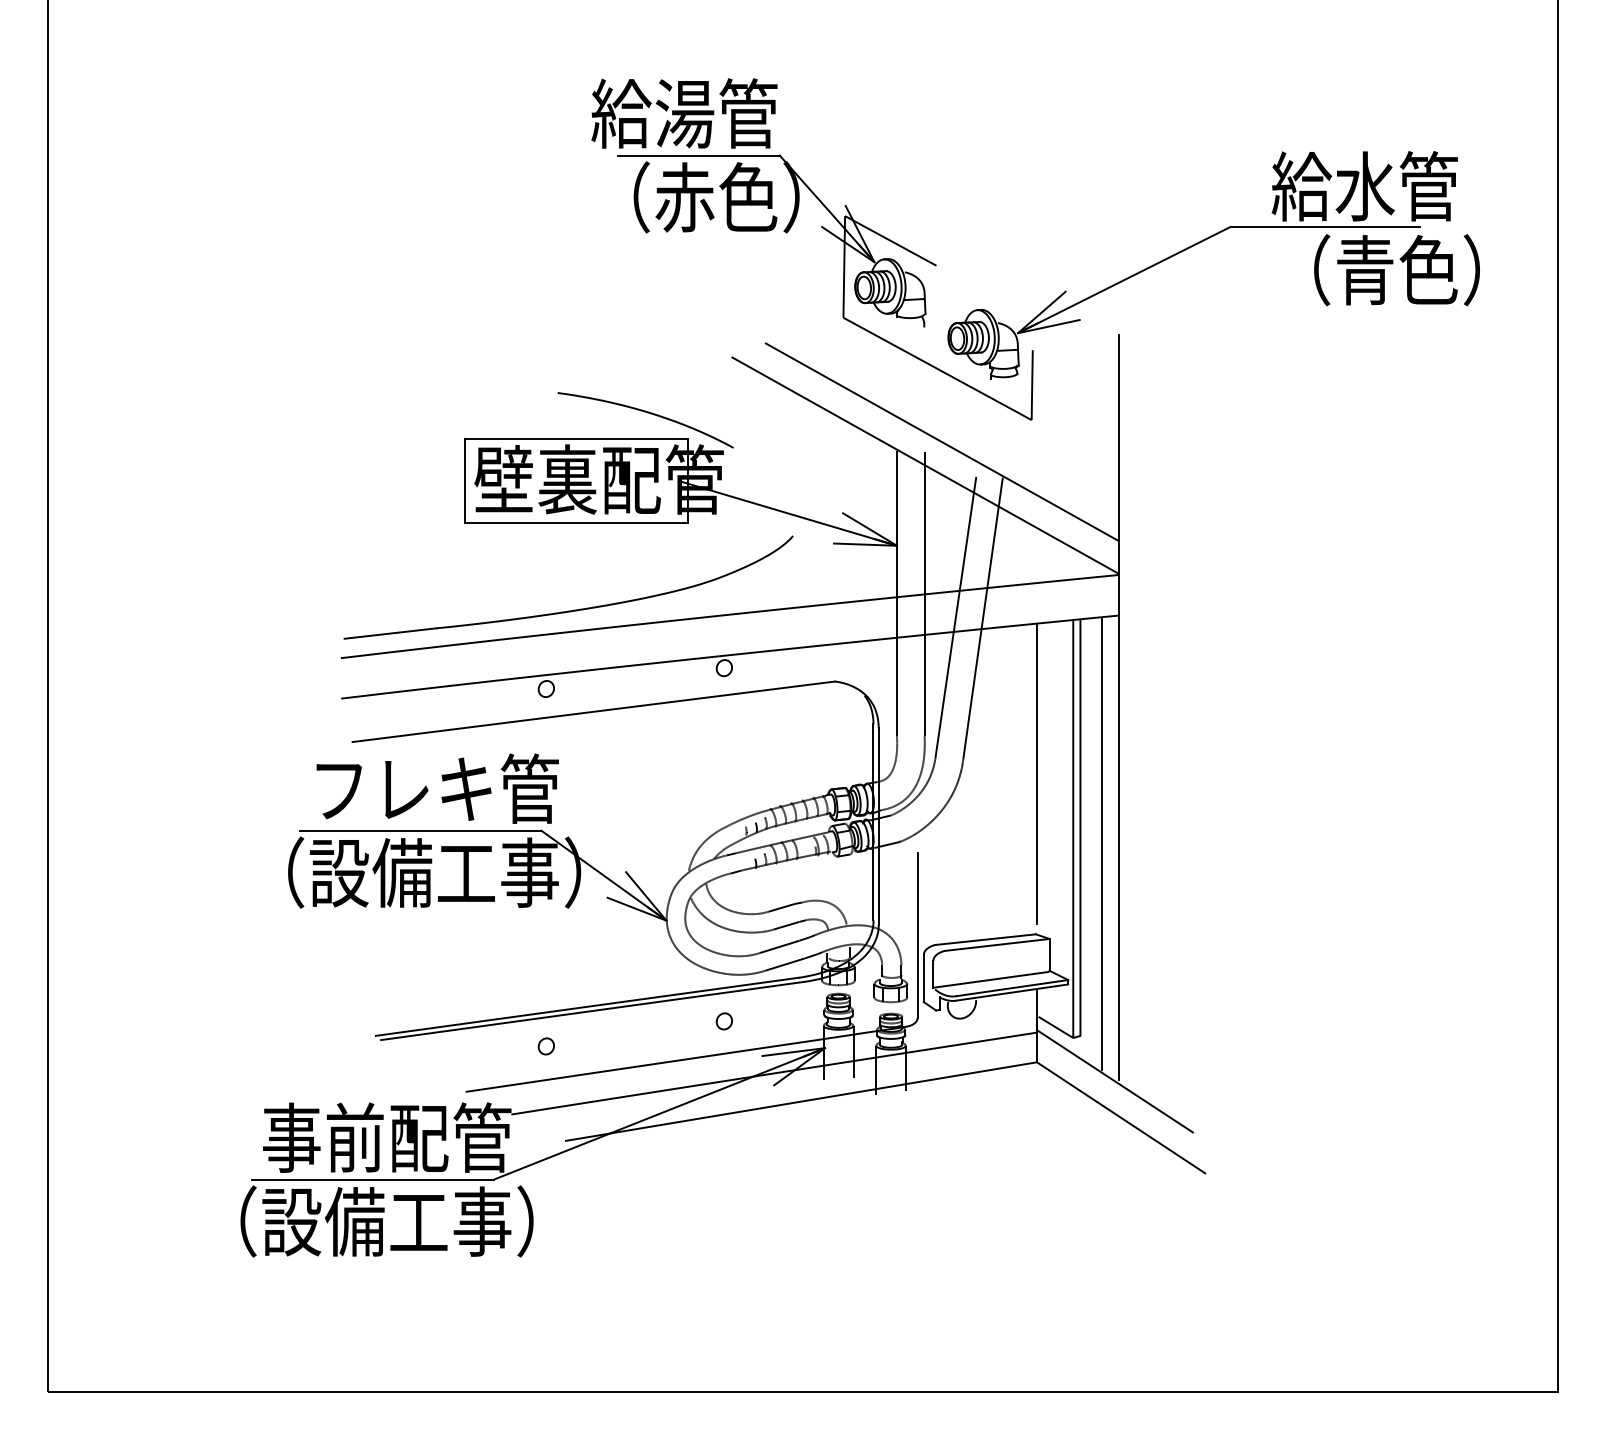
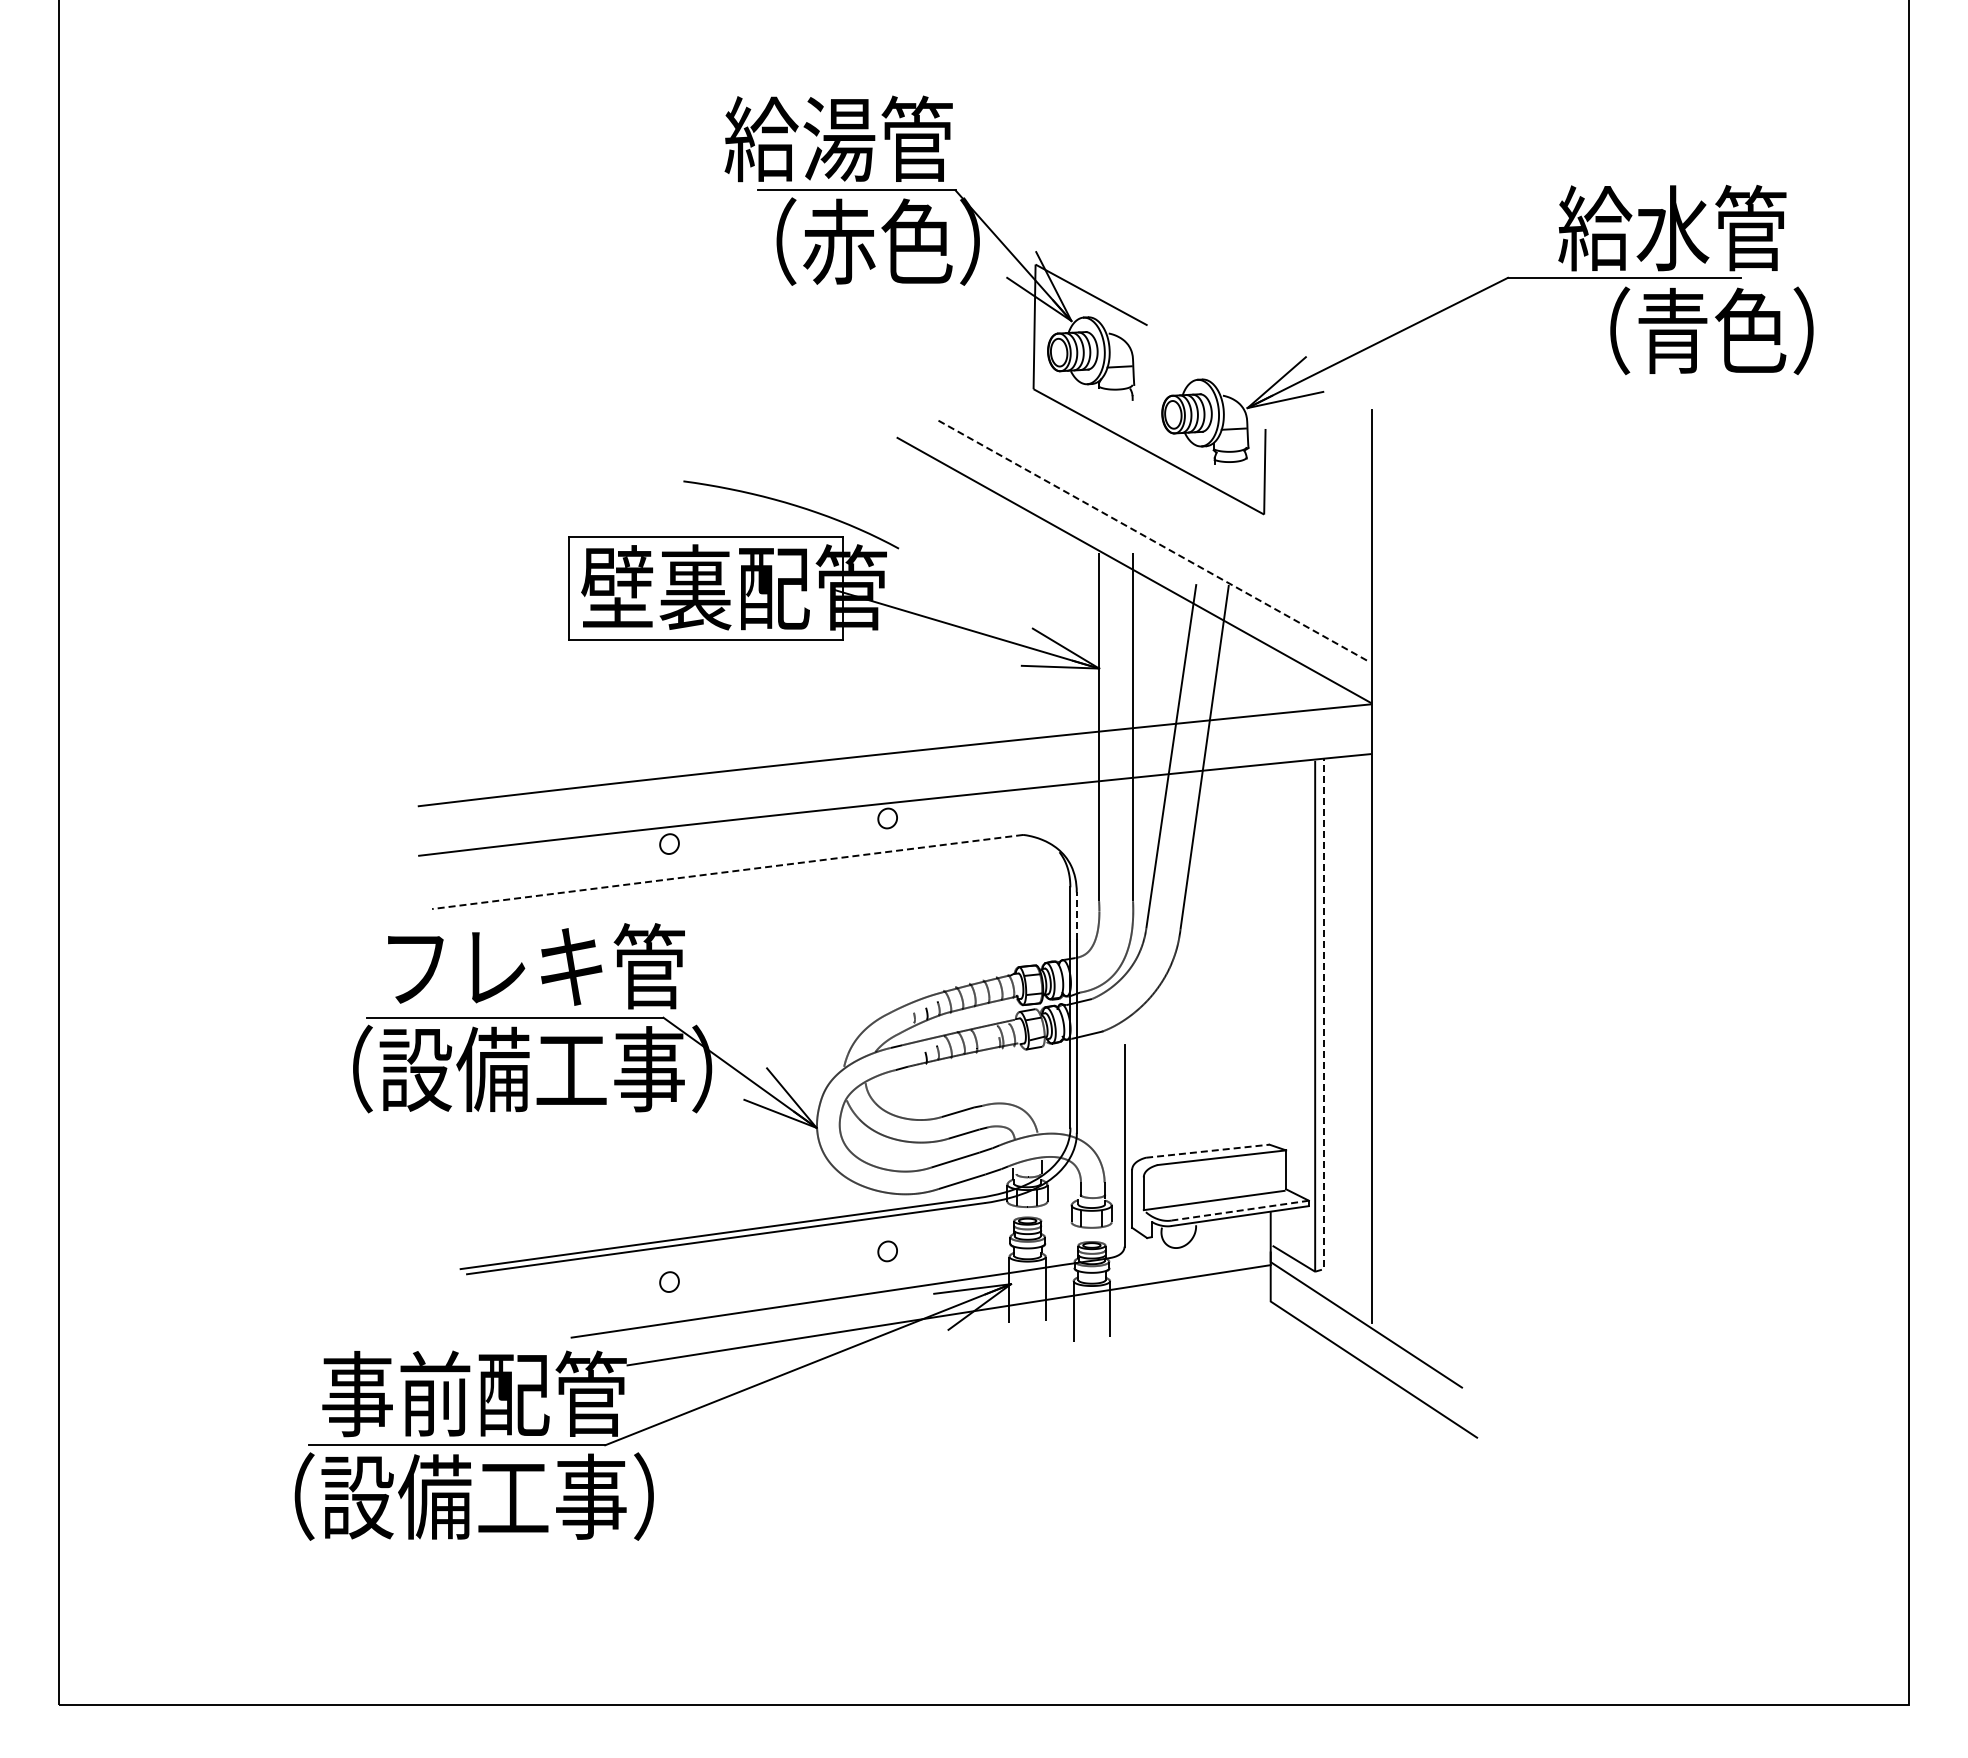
line: (941, 442) -> (1153, 541), solid -> dashed
part: (571, 610) -> (700, 747), removed
line: (593, 712) -> (727, 872), solid -> dashed
line: (878, 748) -> (1076, 916), solid -> dashed
line: (1036, 774) -> (1270, 948), removed
line: (1080, 832) -> (1323, 1019), solid -> dashed
line: (1102, 844) -> (1350, 1034), removed
line: (986, 939) -> (1208, 1151), solid -> dashed
line: (1011, 988) -> (1239, 1210), solid -> dashed
line: (800, 1101) -> (981, 1349), removed

